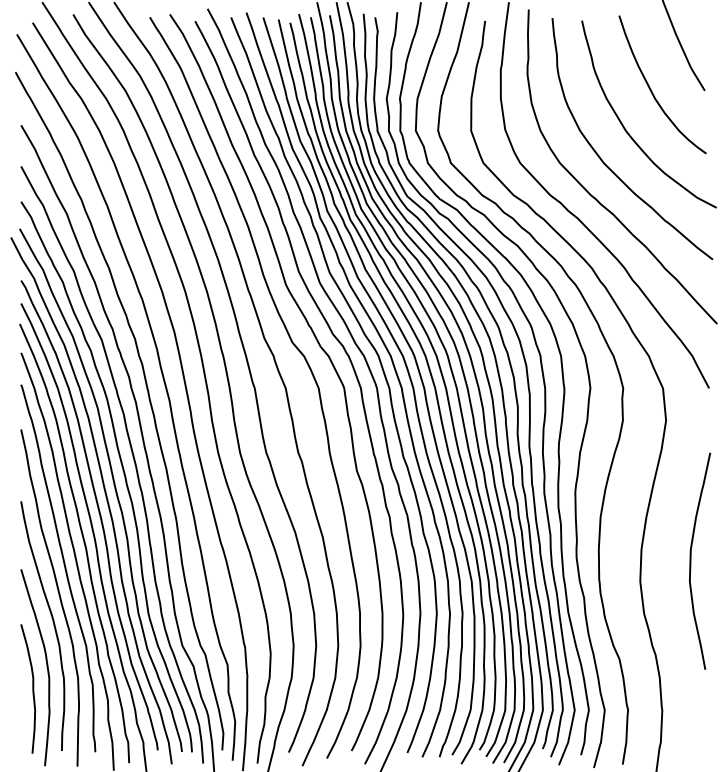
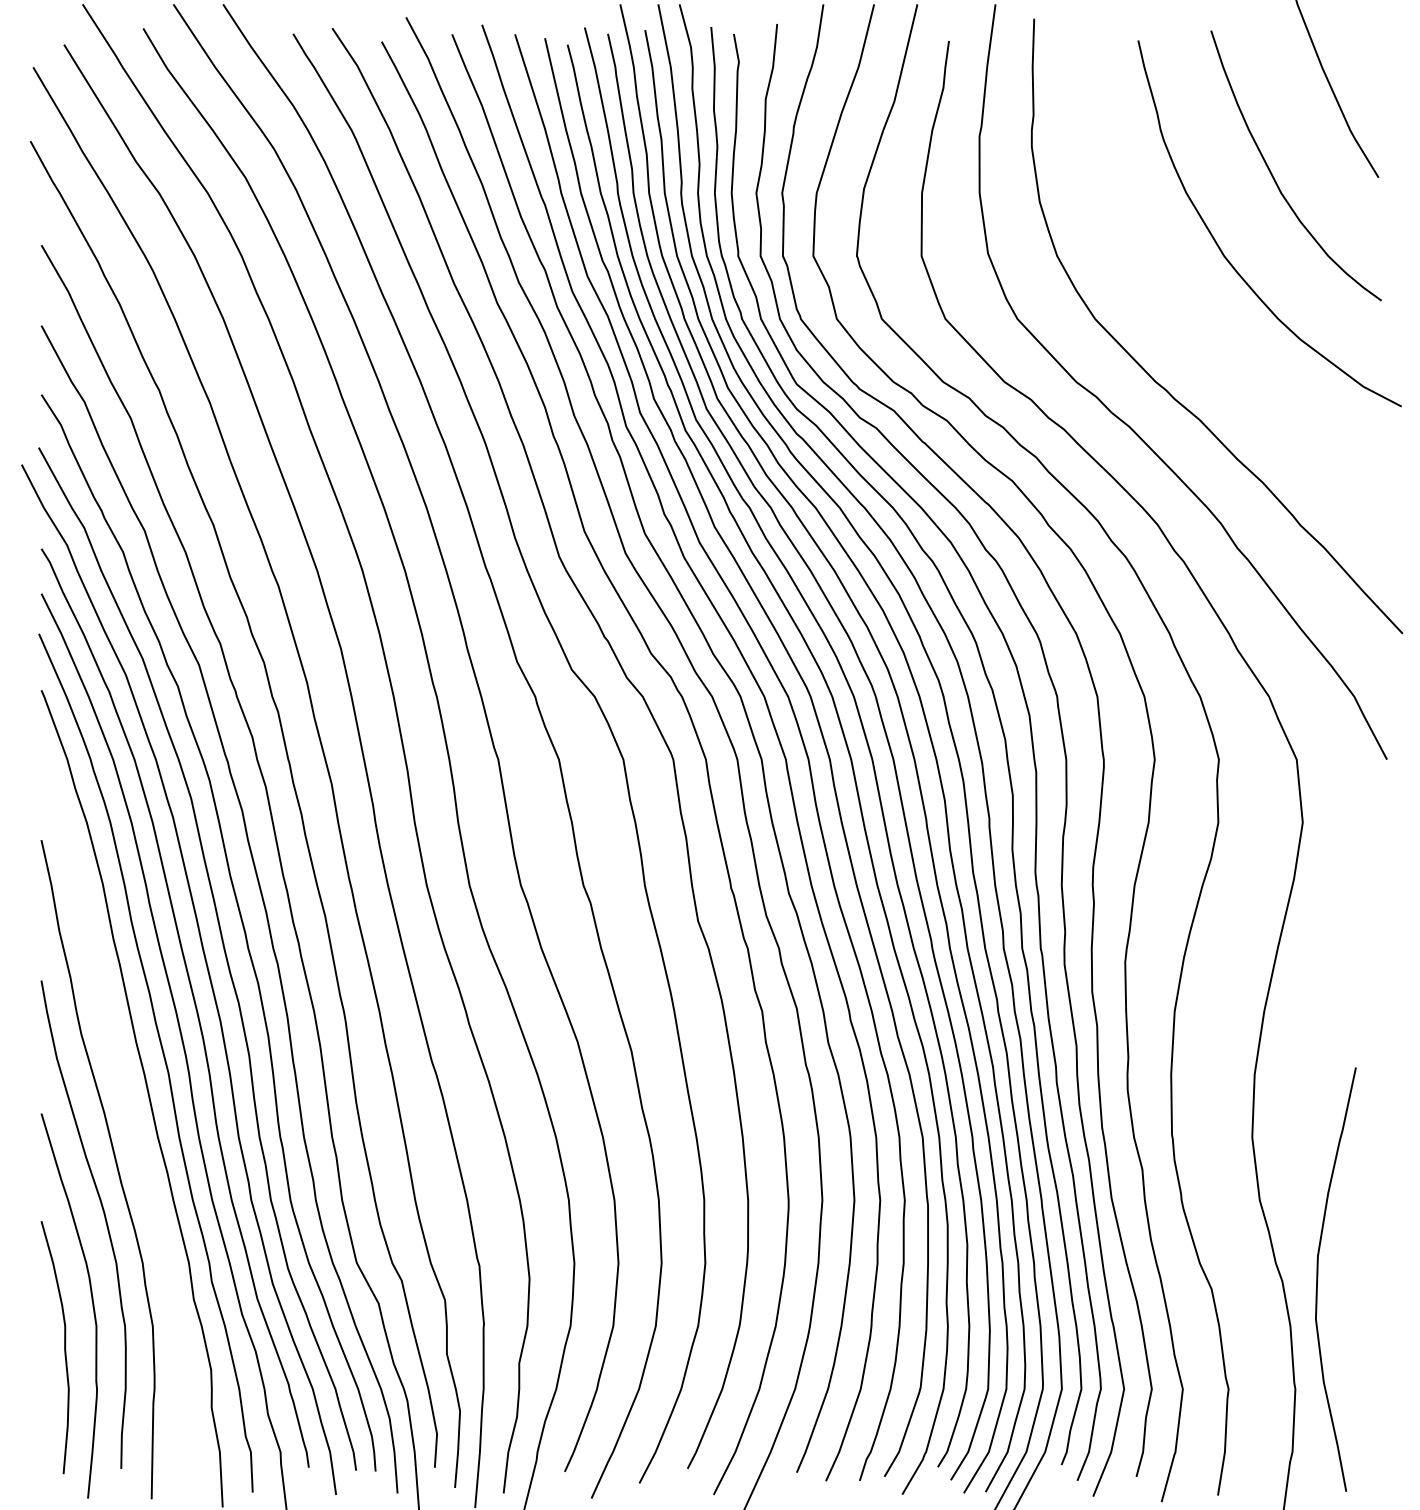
curve: (603, 160) -> (1180, 313), removed
curve: (691, 560) -> (1319, 1278), moved
curve: (64, 568) -> (126, 1111), removed

